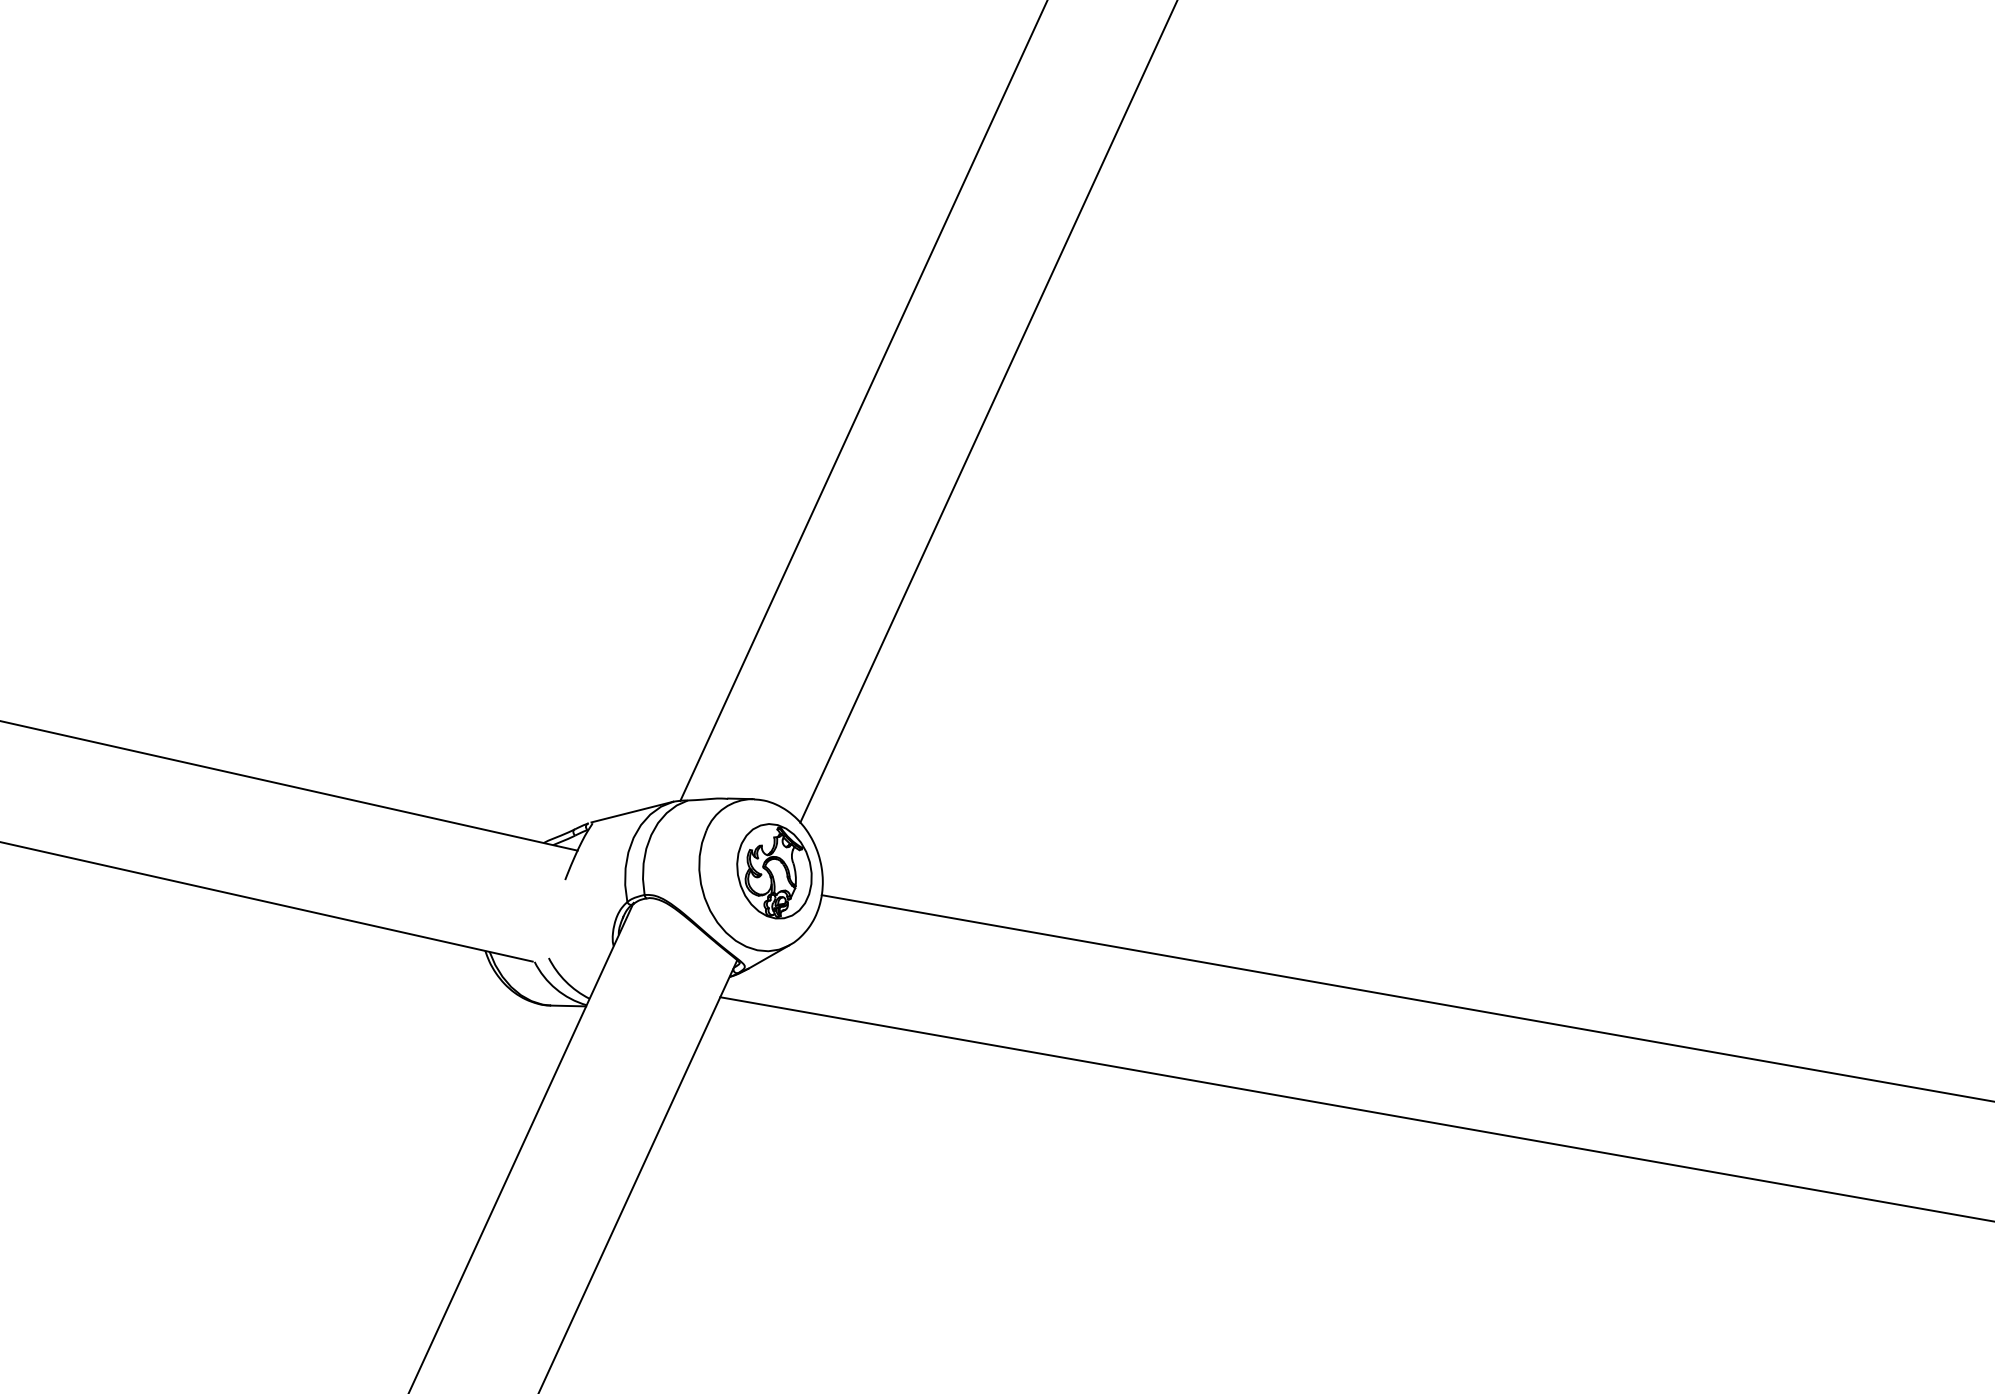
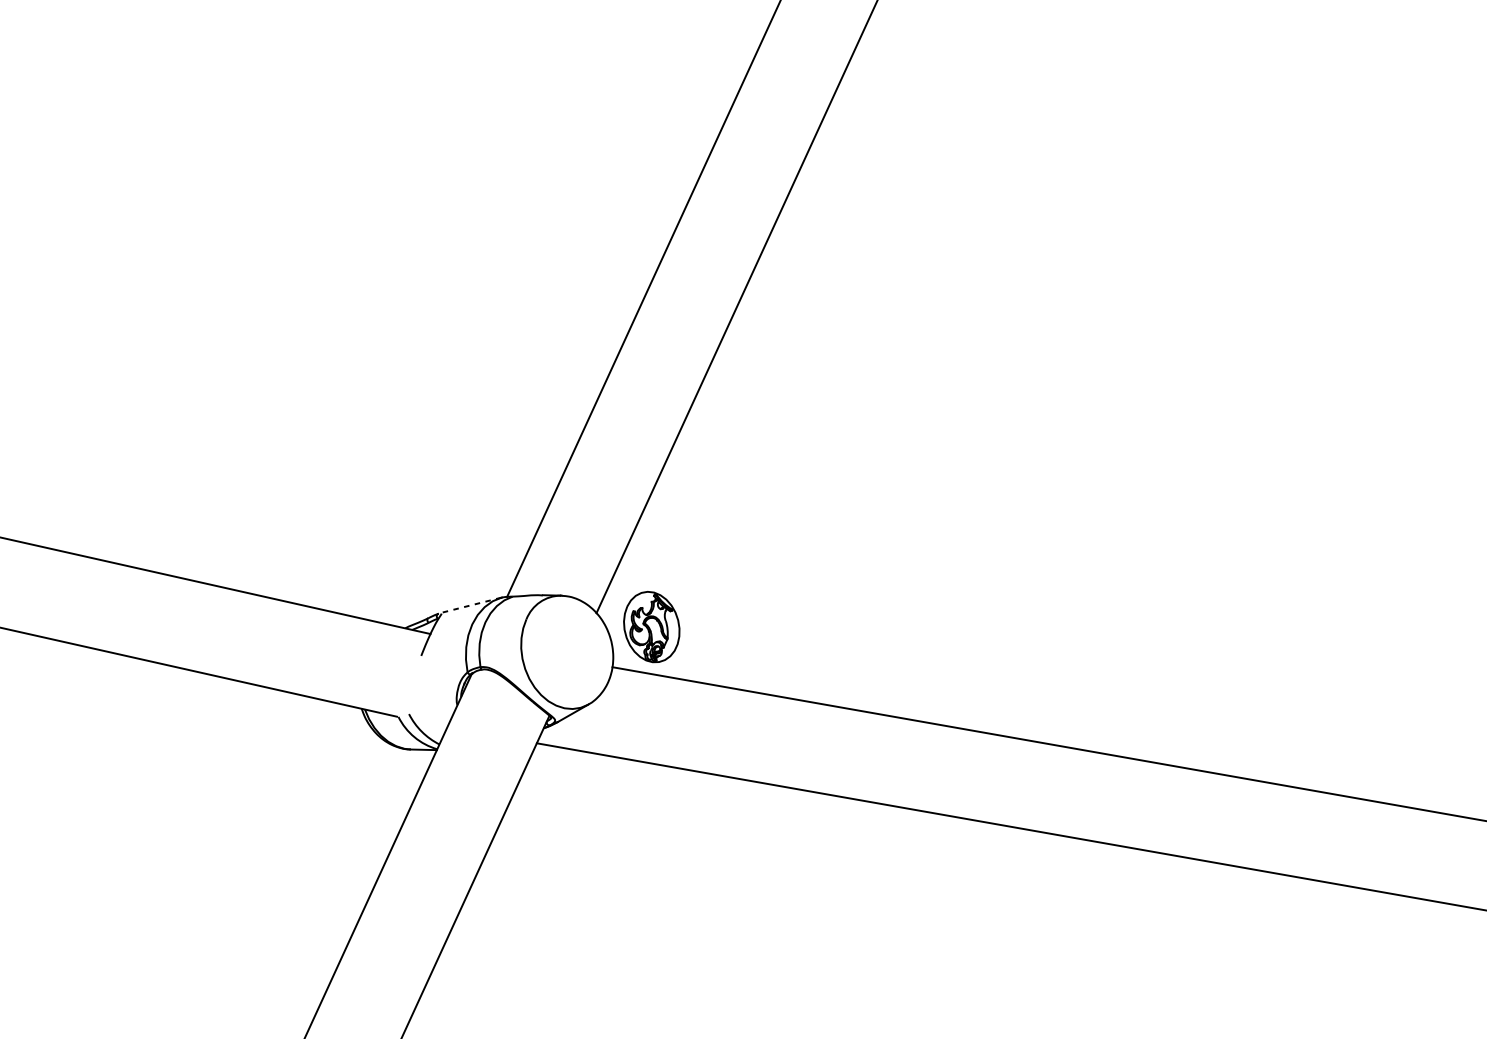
line: (632, 812) -> (471, 605), solid -> dashed
part: (774, 871) -> (651, 627), moved

